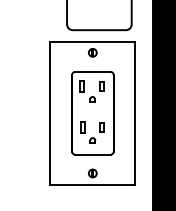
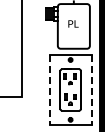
line: (50, 114) -> (49, 90), solid -> dashed
line: (134, 114) -> (91, 90), solid -> dashed

